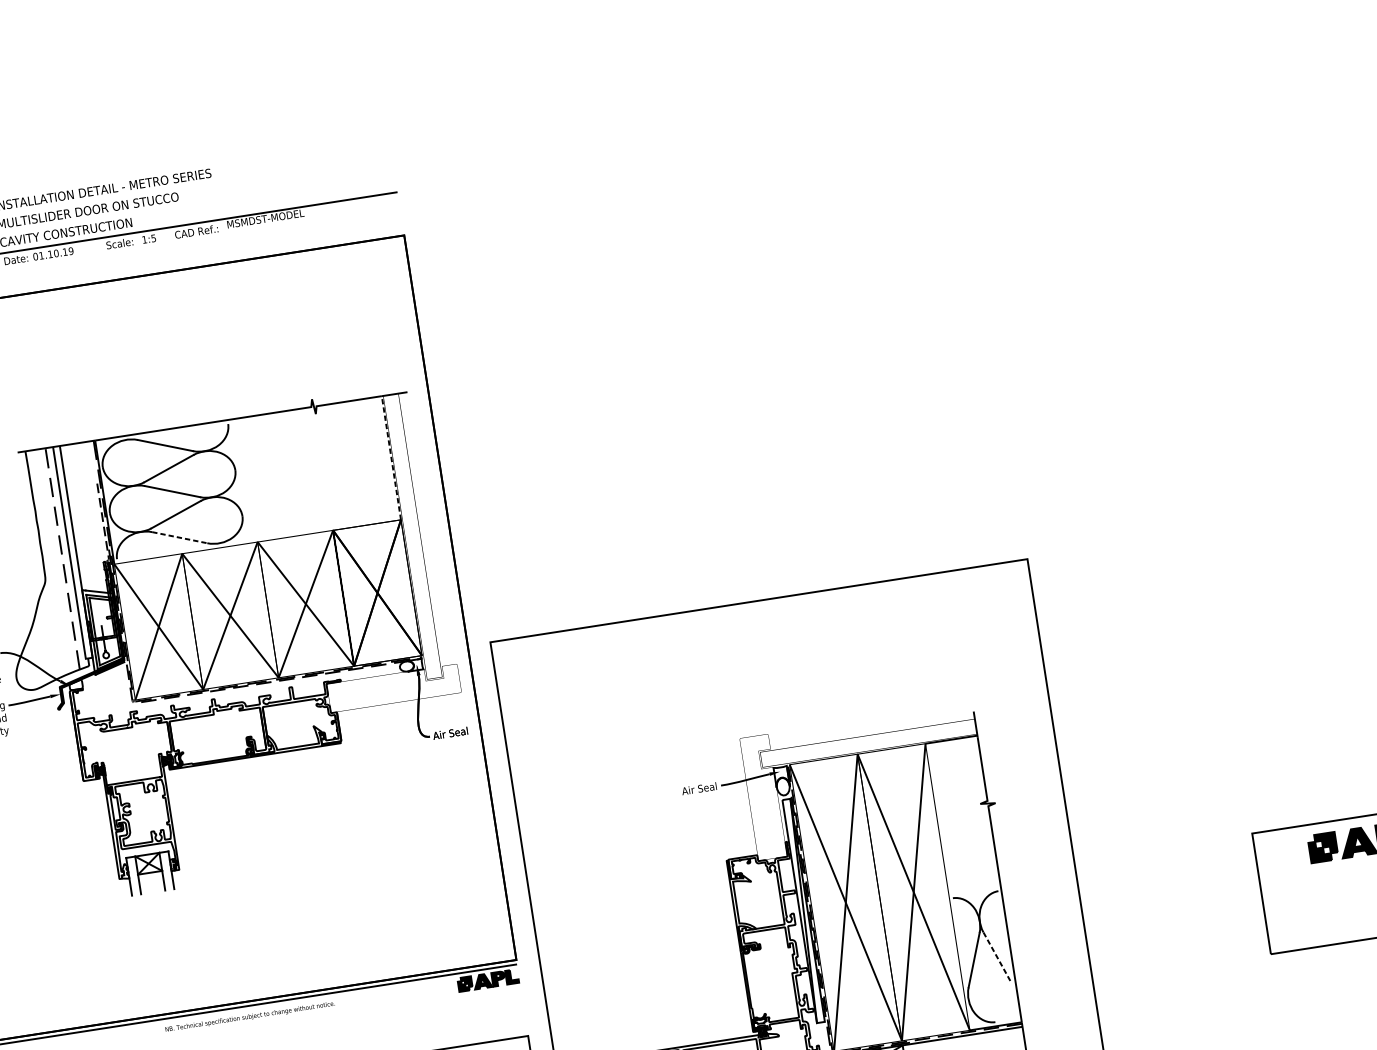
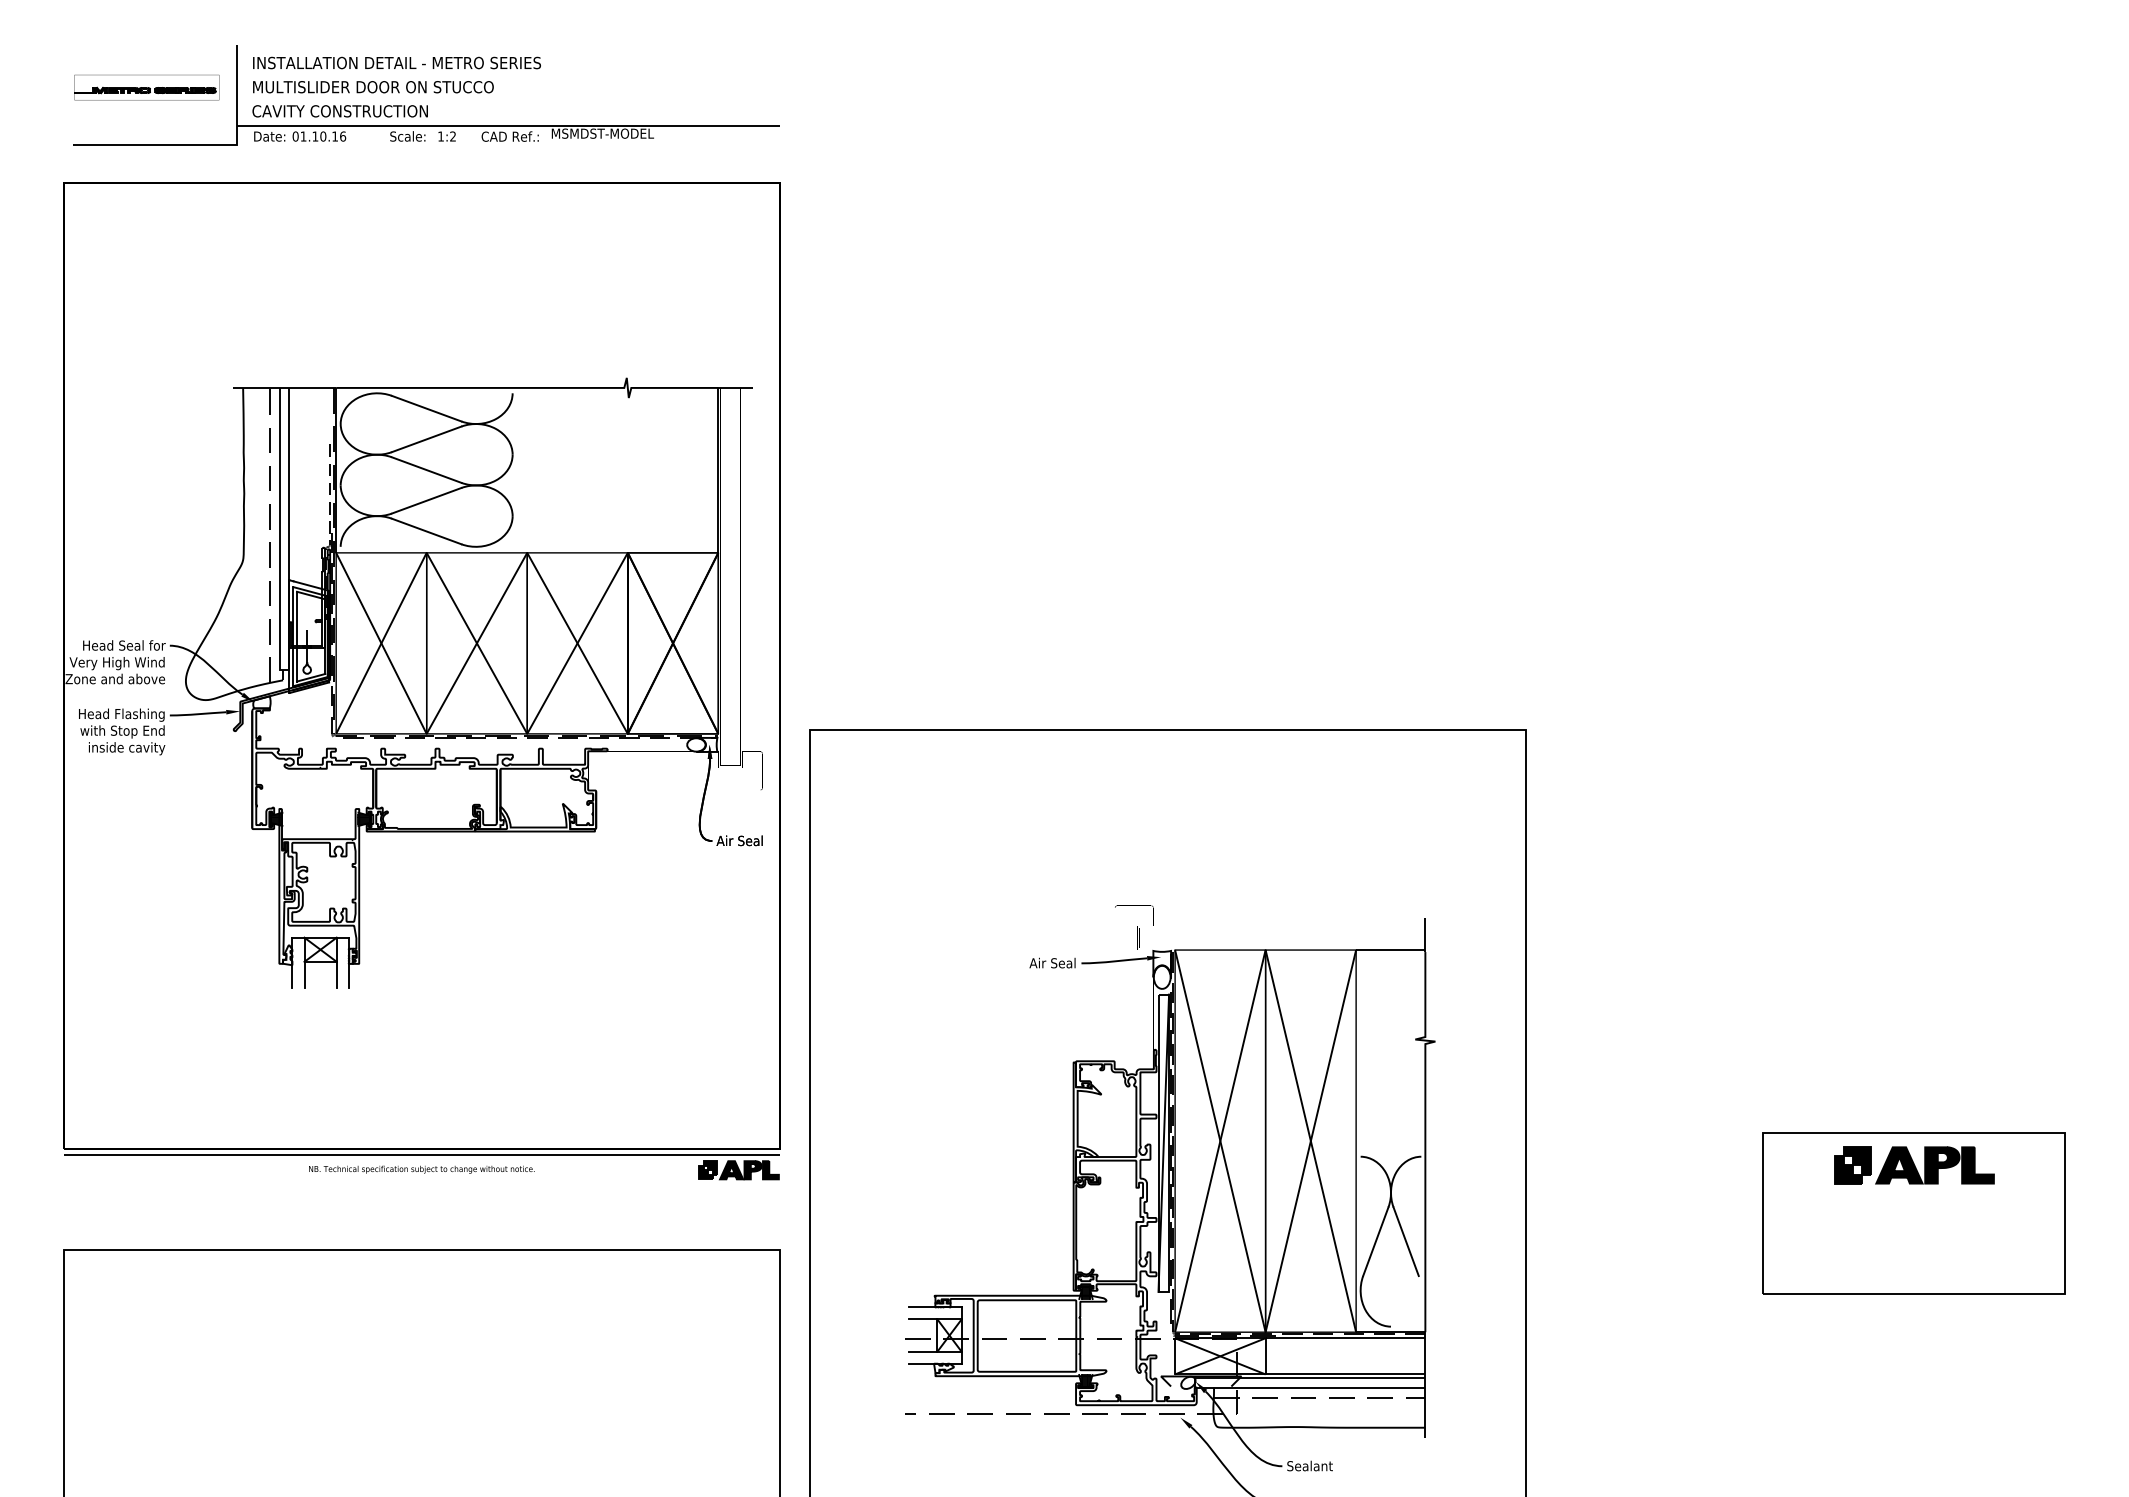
text: (153, 238) -> (452, 136), 1:5 -> 1:2
text: (71, 251) -> (343, 136), 01.10.19 -> 01.10.16
line: (391, 457) -> (718, 469), dashed -> solid
line: (180, 537) -> (427, 531), dashed -> solid
line: (997, 956) -> (1406, 1241), dashed -> solid

